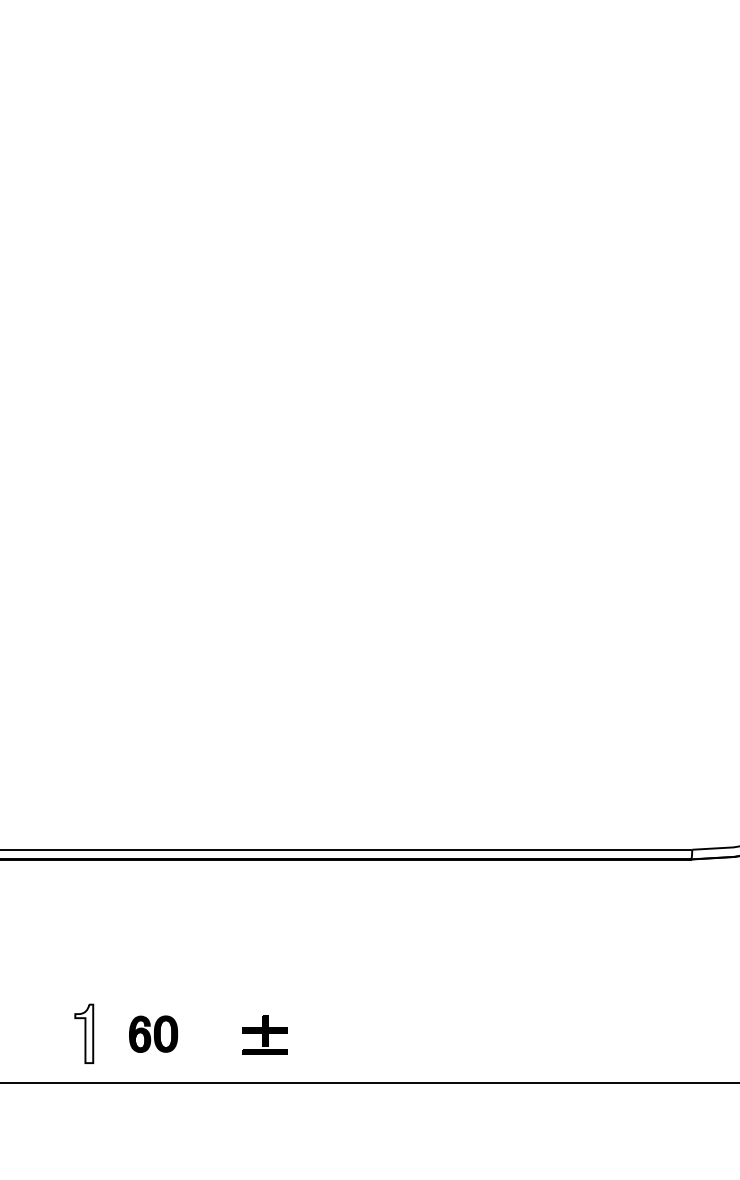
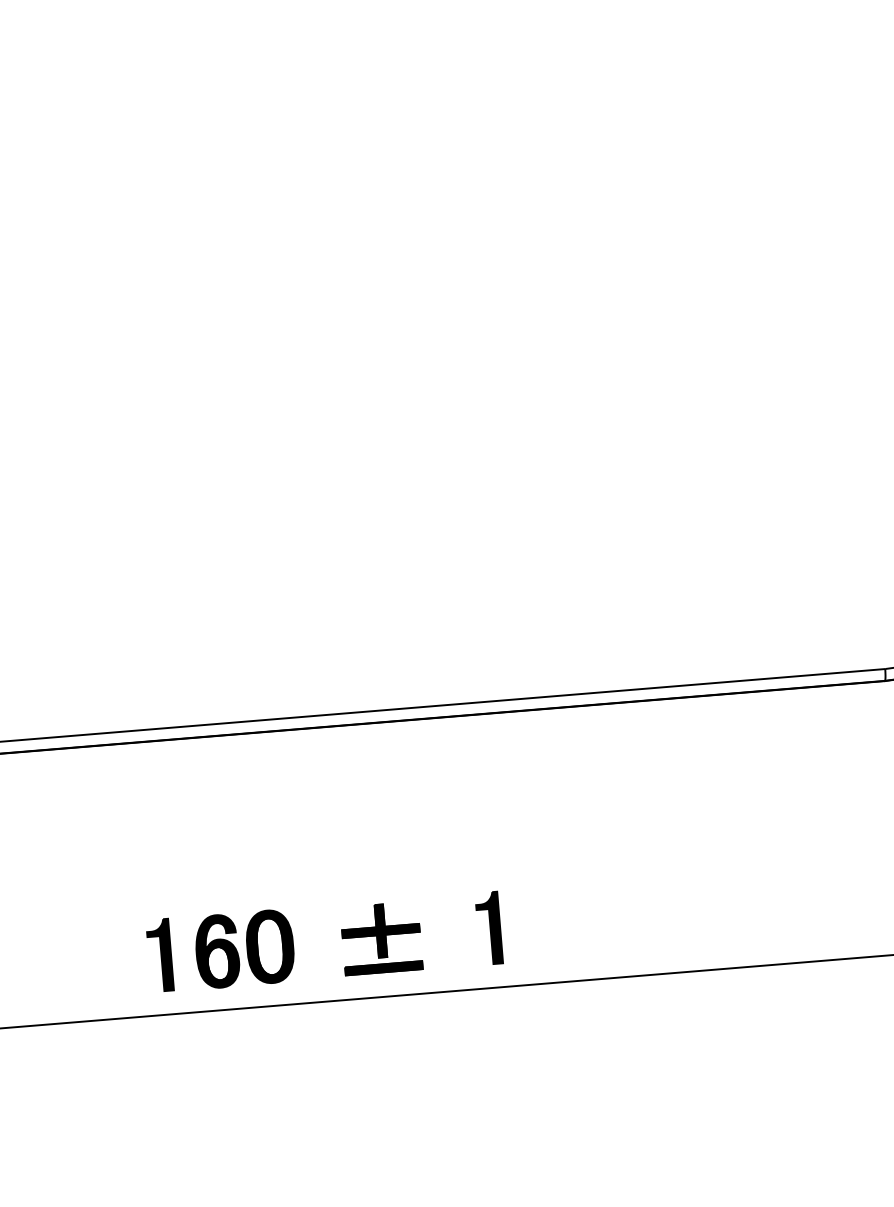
fill: (84, 1033) -> (160, 954), added
part: (153, 1033) -> (244, 948), size x1.67
part: (353, 1033) -> (489, 927), added
part: (265, 1034) -> (381, 937), size x1.43

